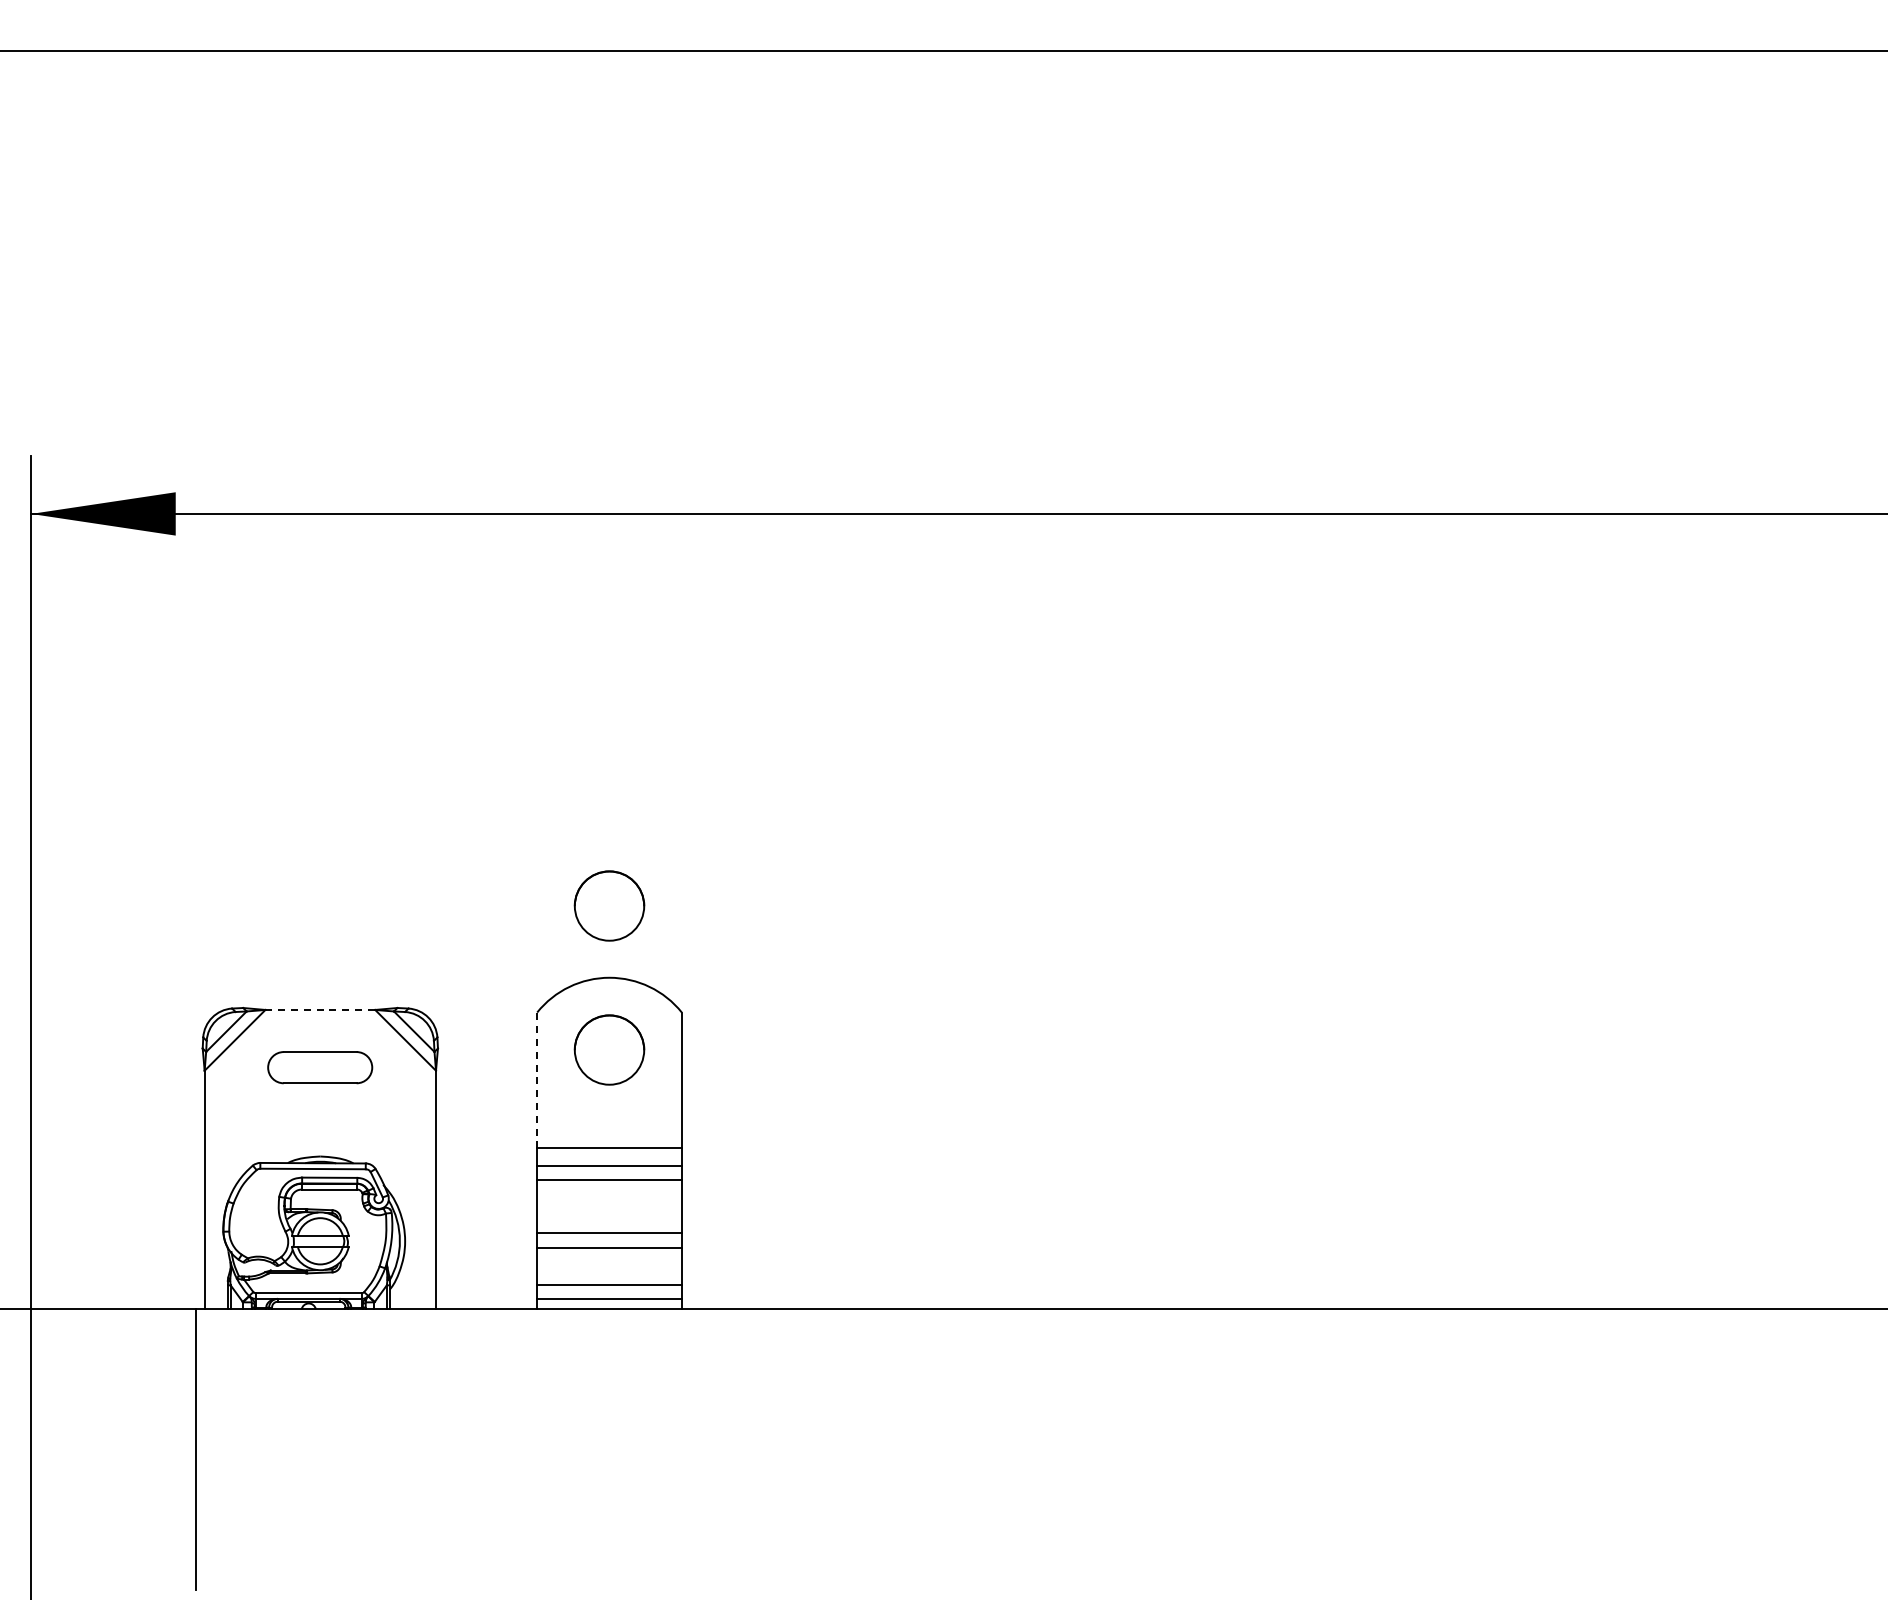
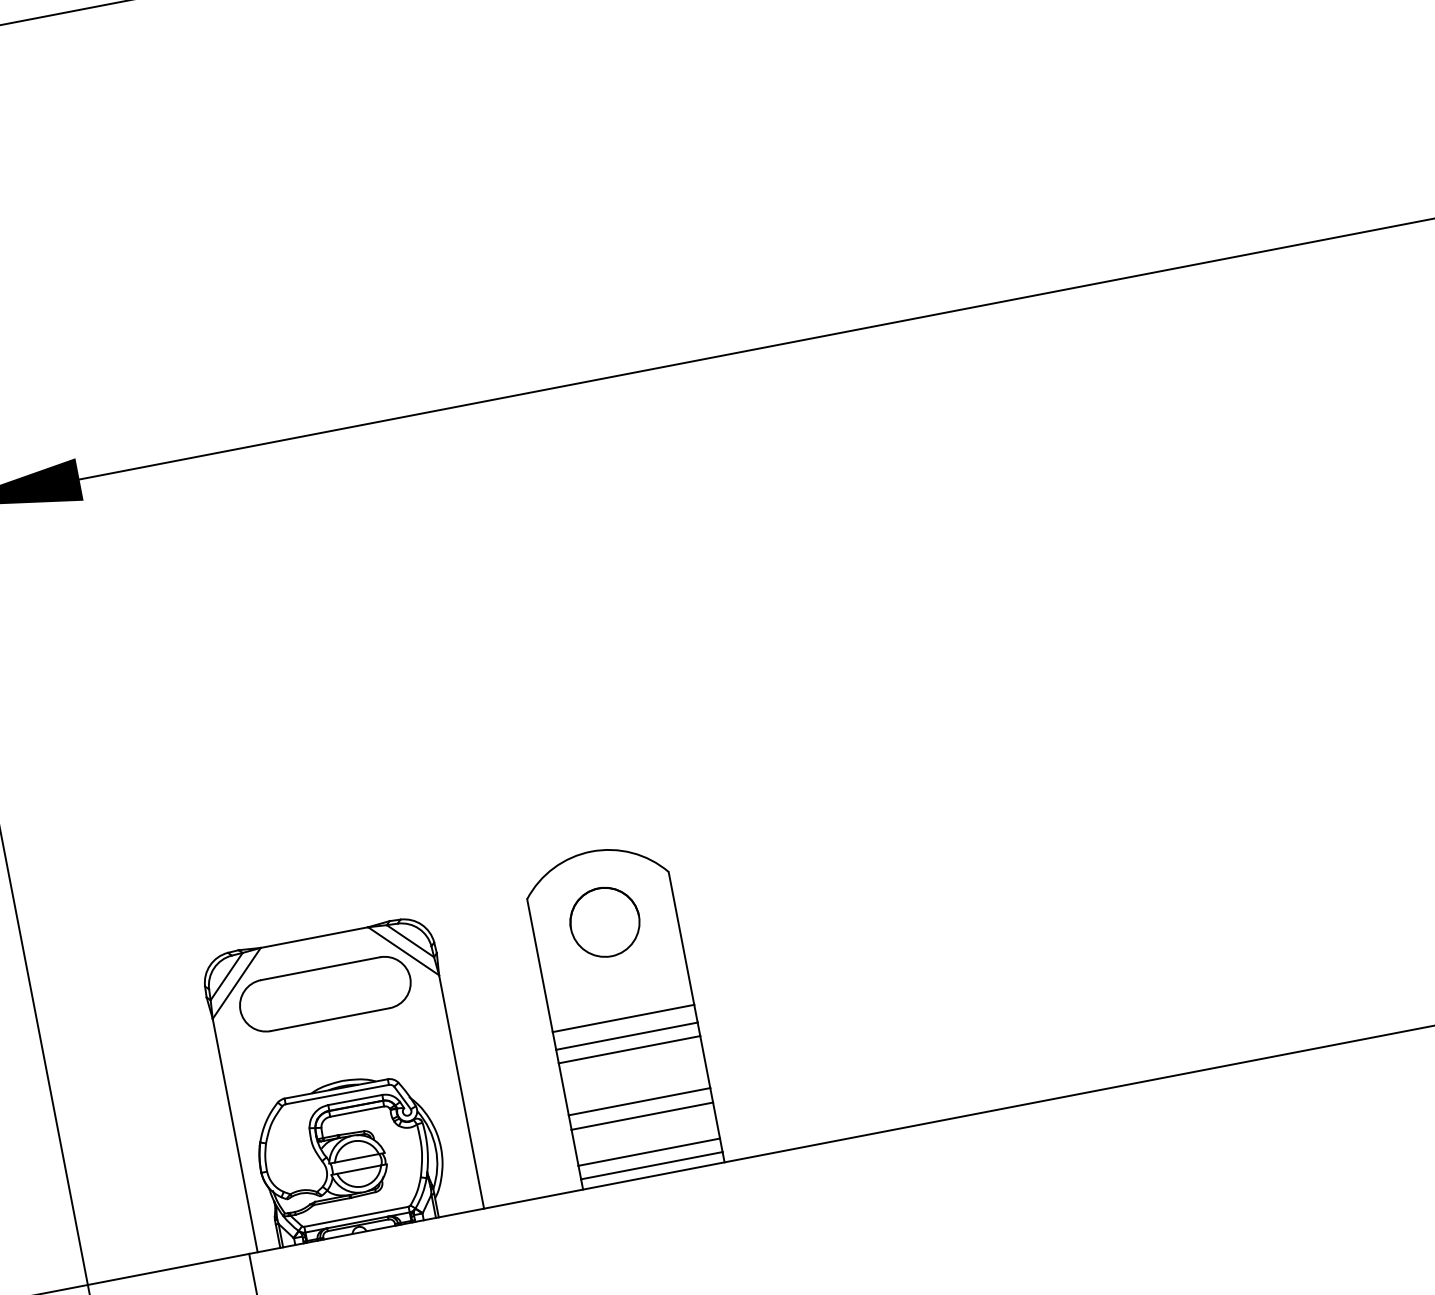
part: (609, 905) -> (577, 780), removed
line: (320, 1009) -> (314, 937), dashed -> solid
part: (319, 1067) -> (324, 994), size x1.67
line: (537, 1080) -> (540, 965), dashed -> solid

